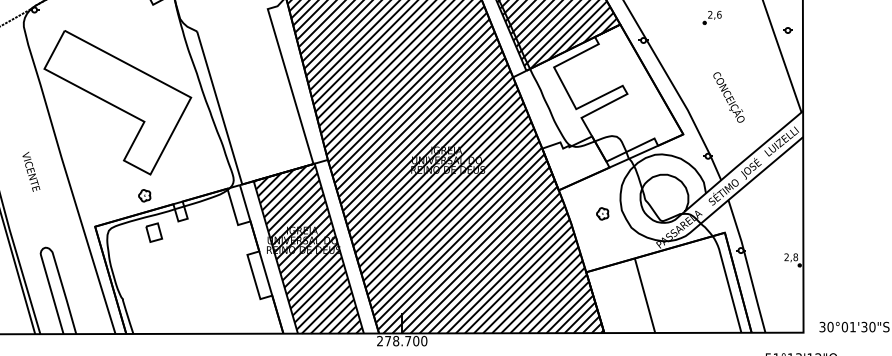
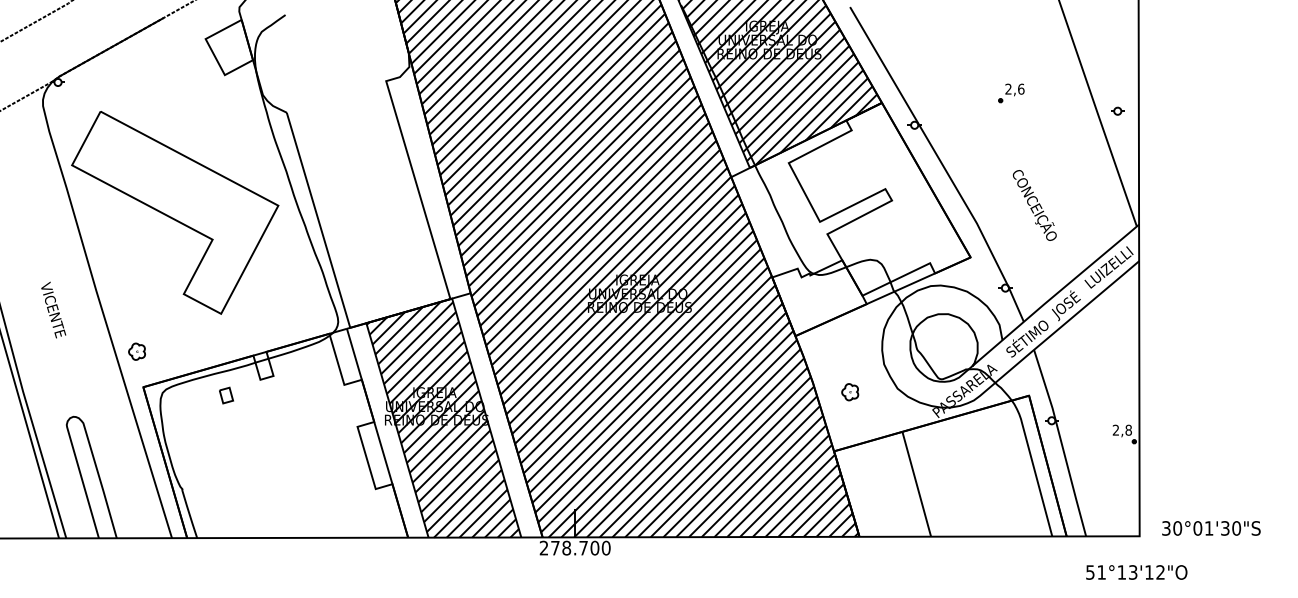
part: (144, 195) -> (136, 351), moved
part: (602, 214) -> (850, 392), moved
part: (154, 232) -> (226, 395), size x0.6

